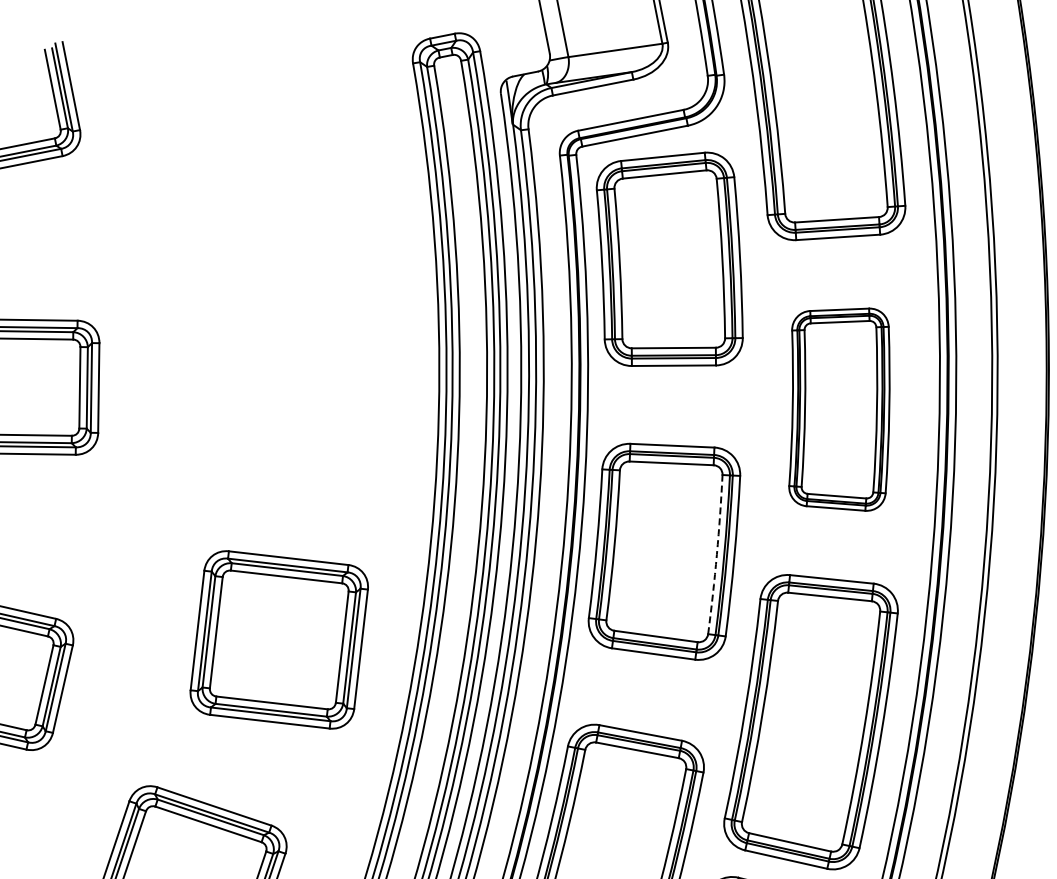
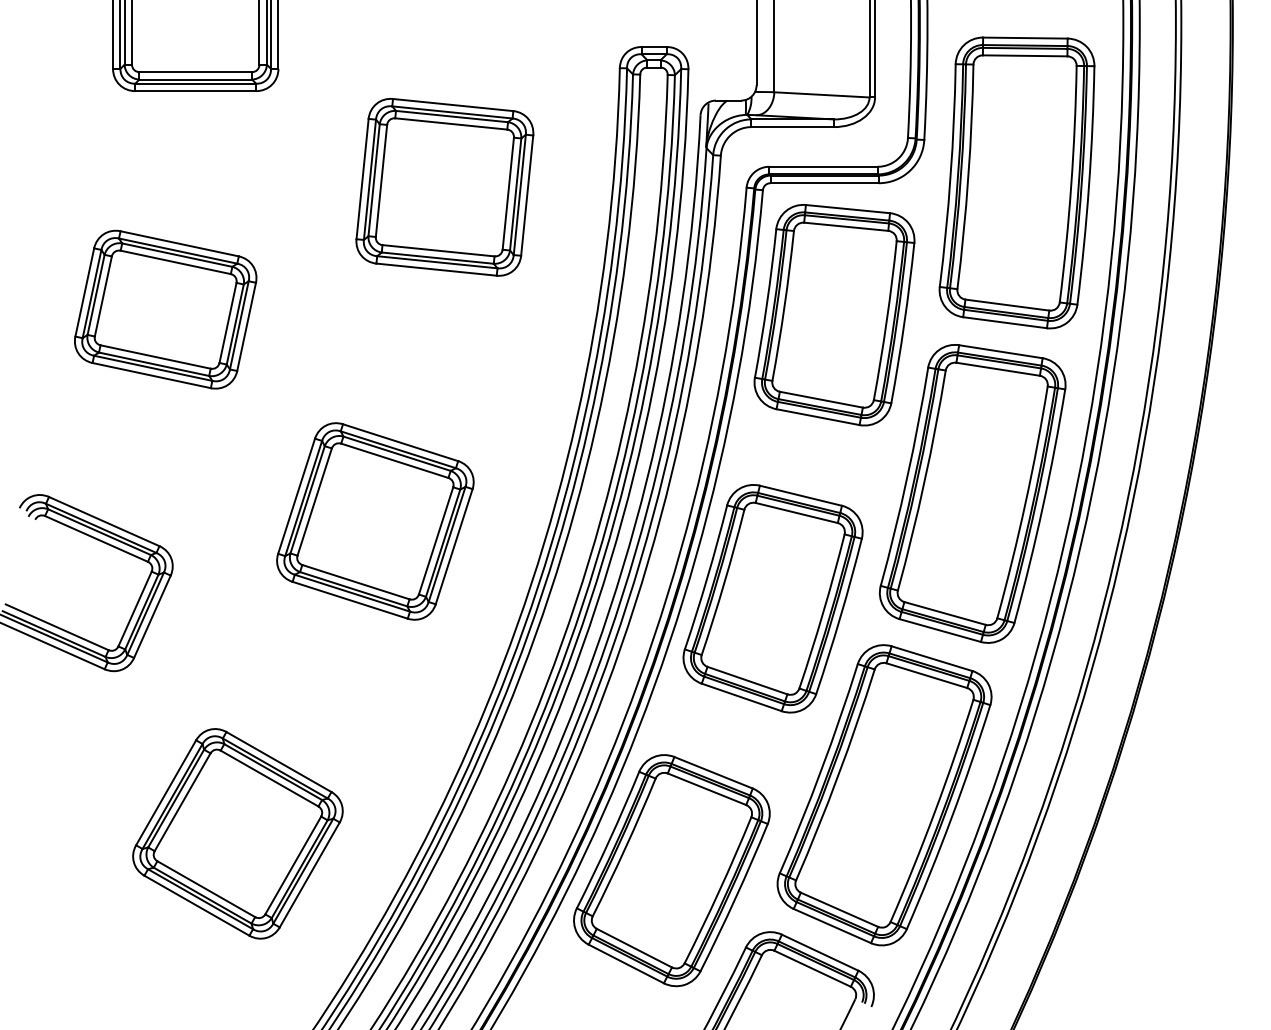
part: (264, 213) -> (444, 187), added
part: (839, 410) -> (972, 493), size x1.43
arc: (716, 554) -> (823, 611), dashed -> solid
part: (279, 639) -> (375, 521), moved

